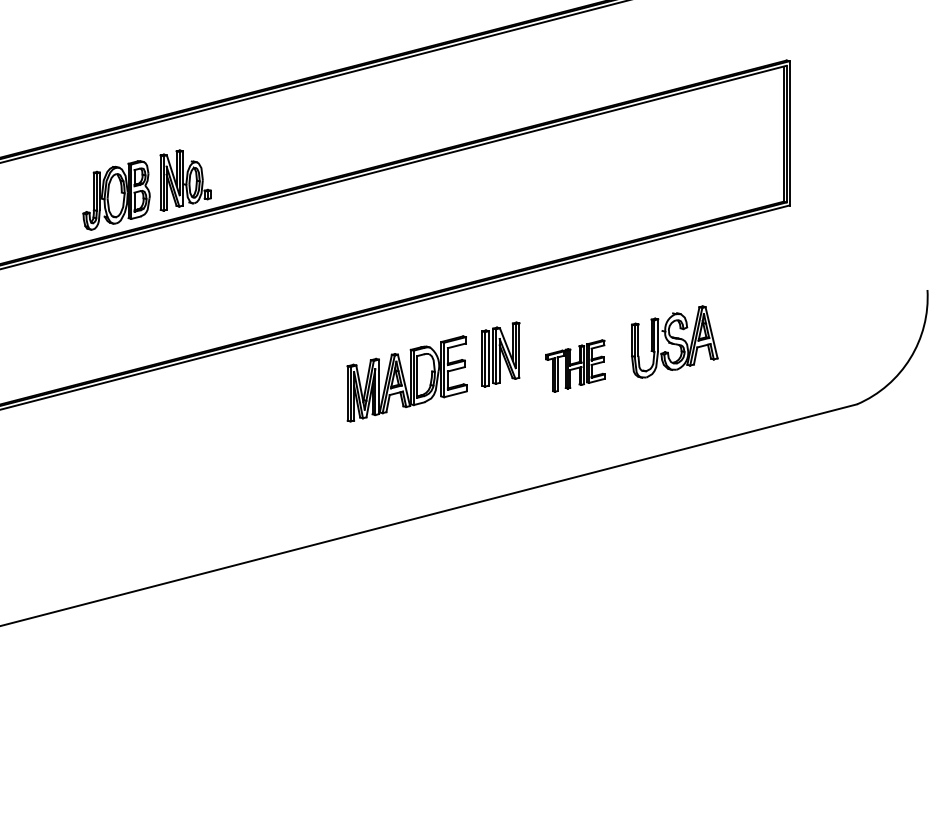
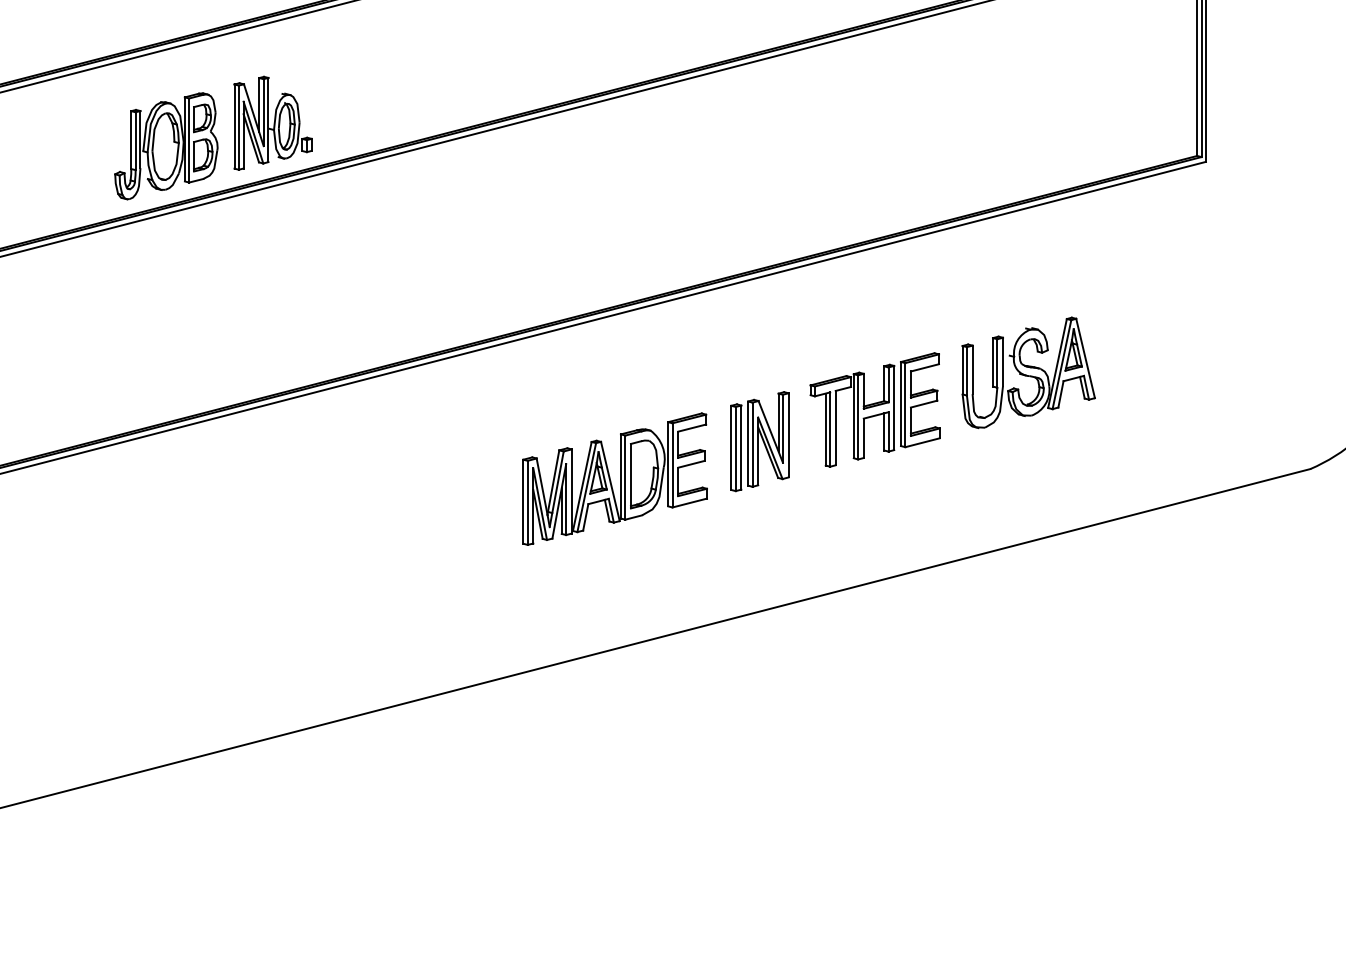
part: (500, 354) -> (759, 441), moved
part: (575, 365) -> (875, 409), size x1.43
part: (406, 378) -> (614, 478), moved

